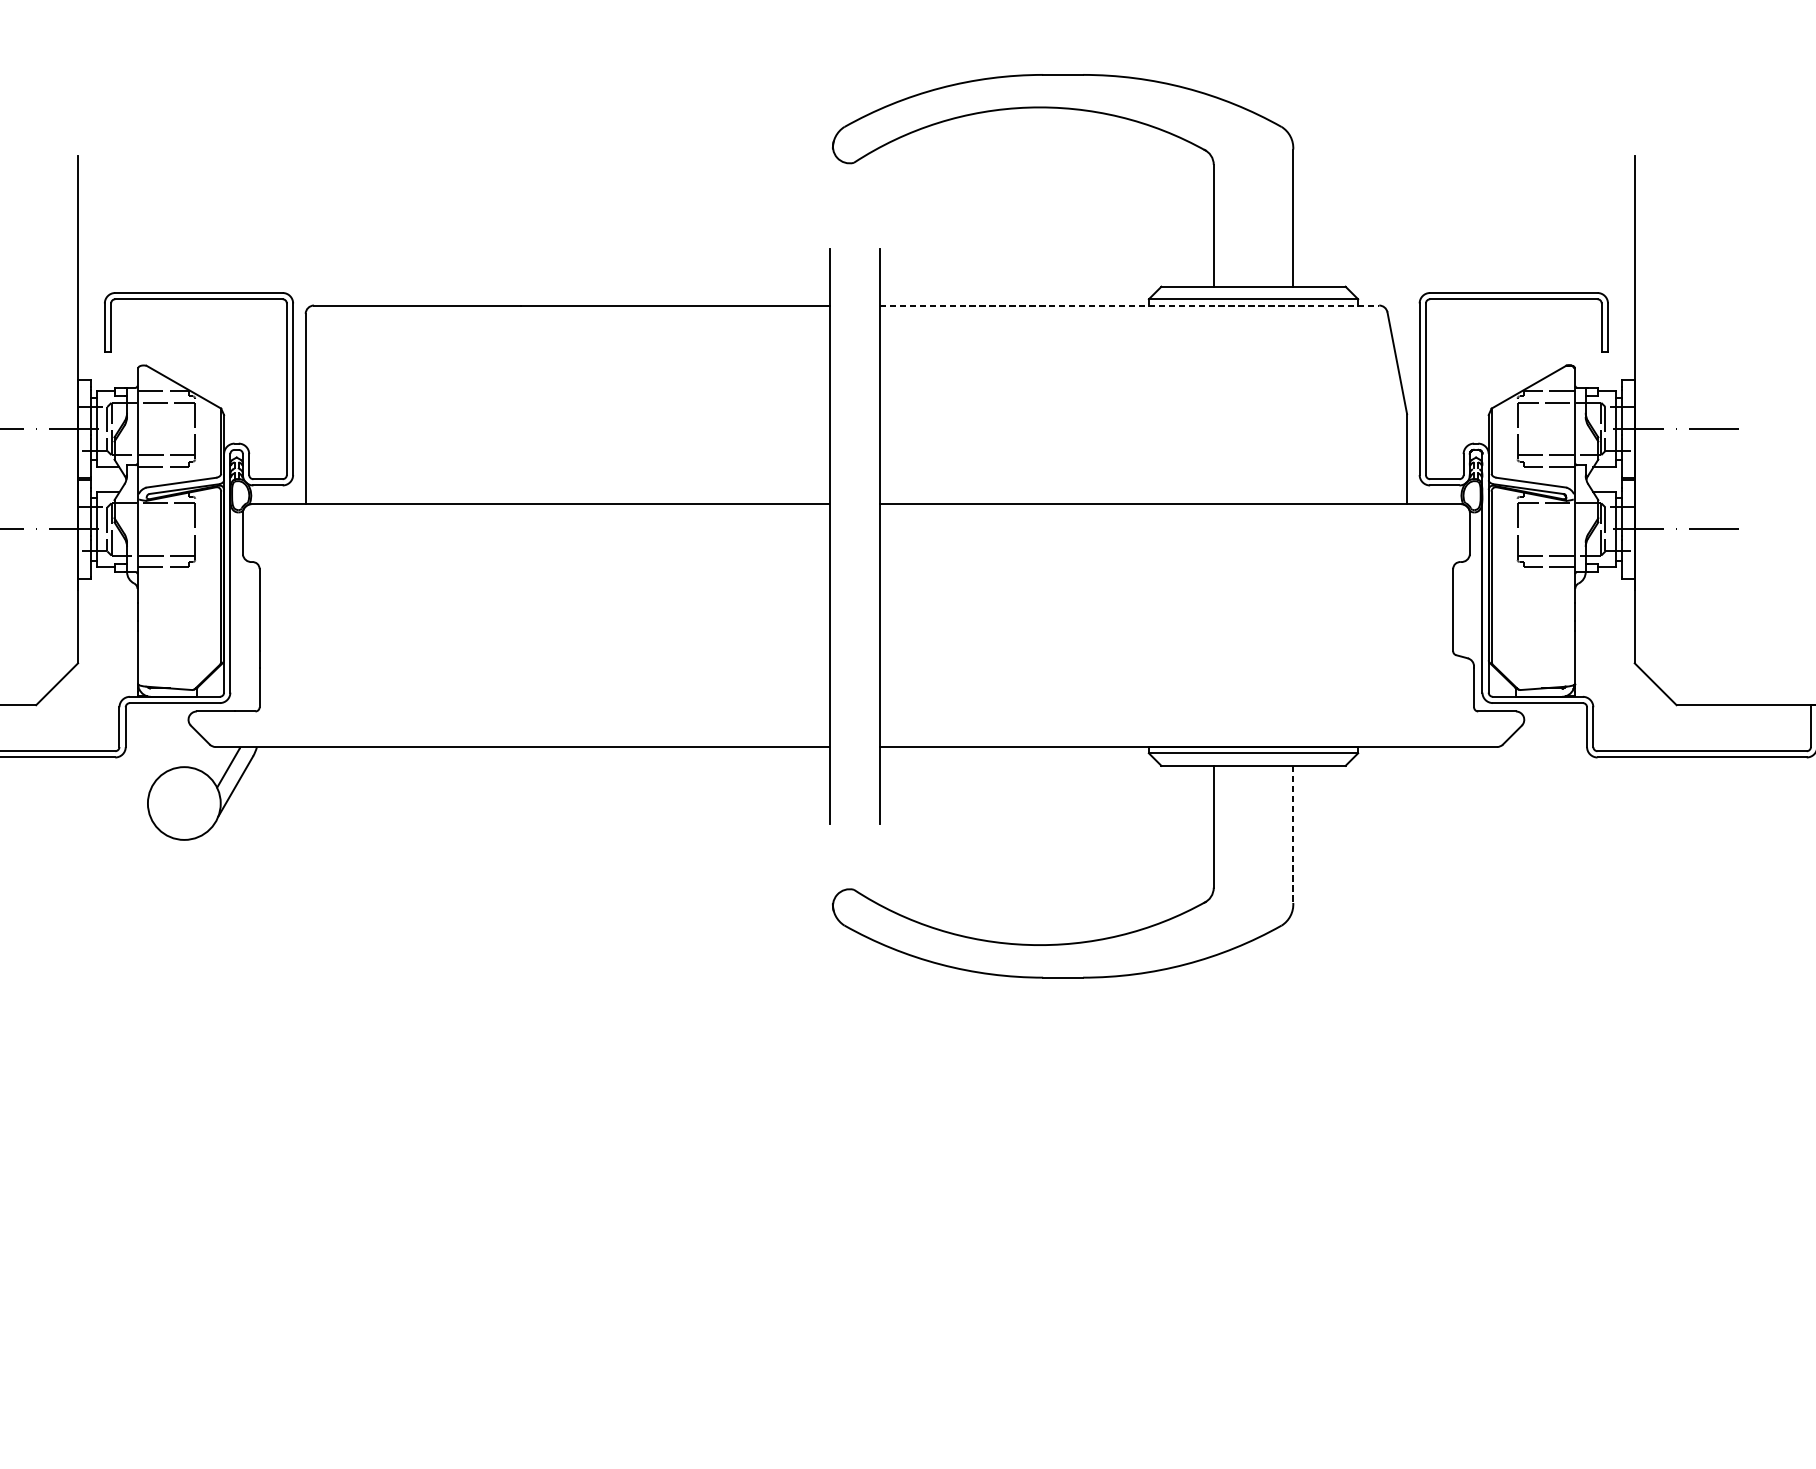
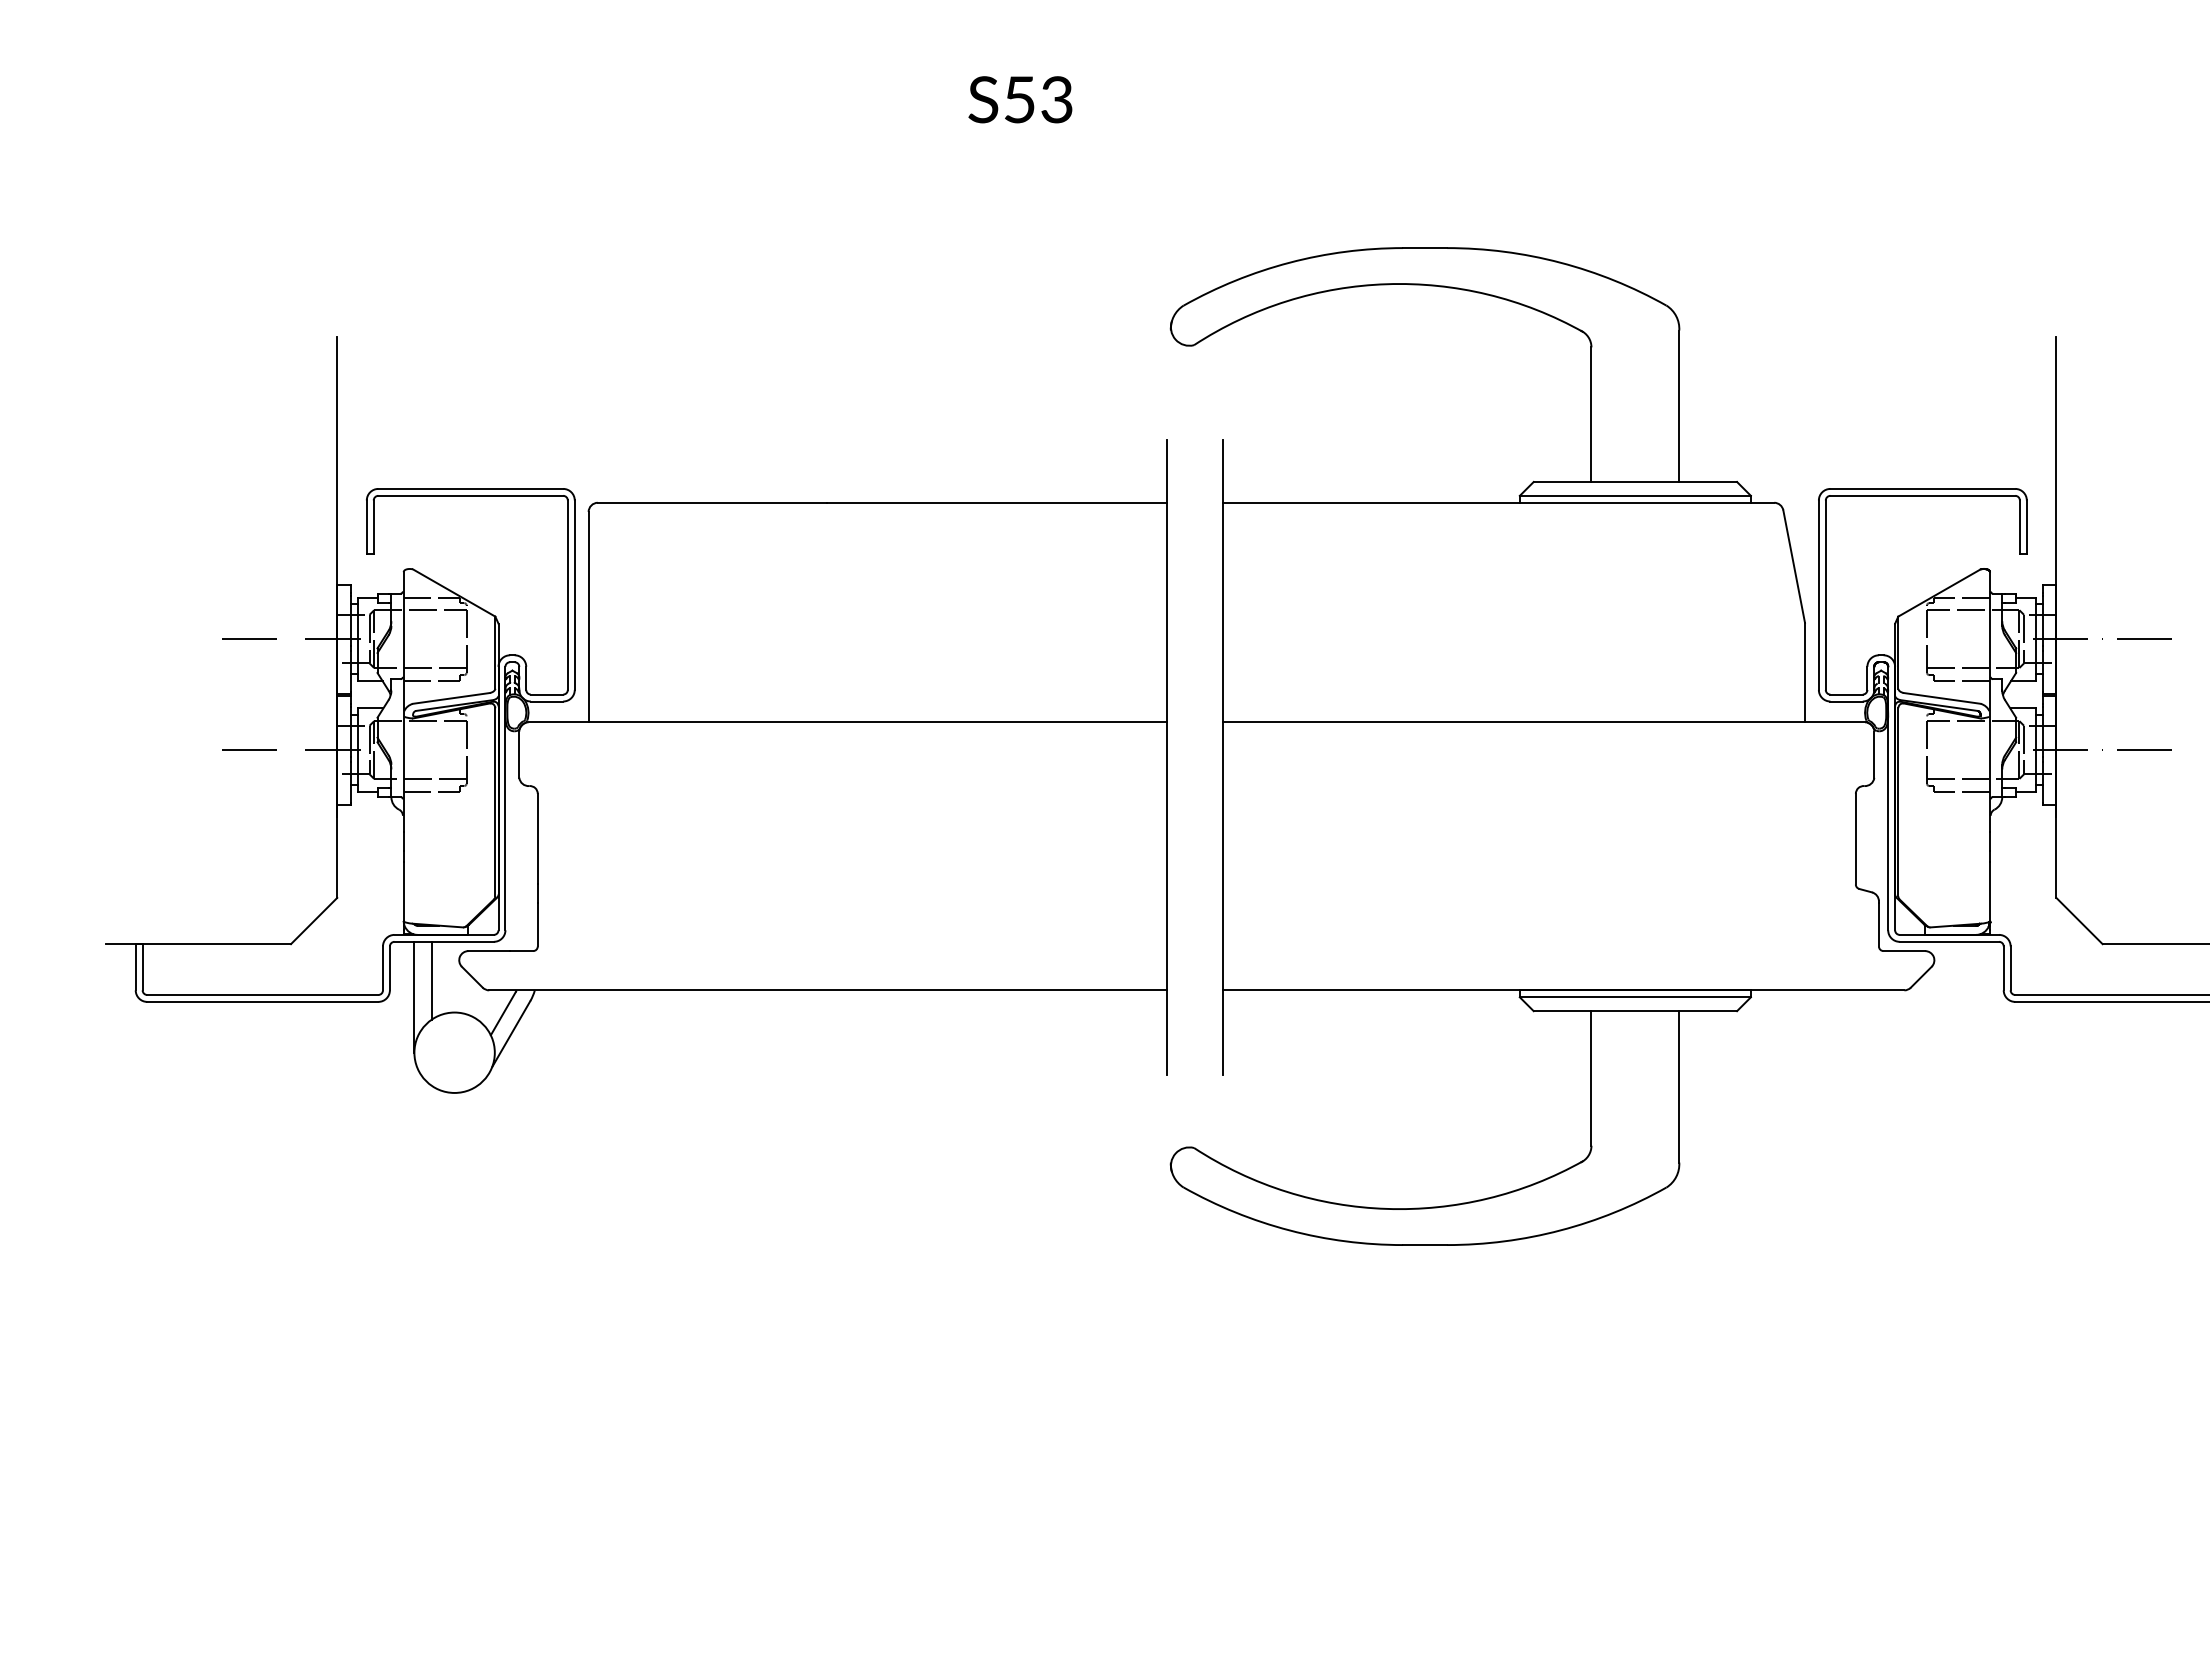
line: (1129, 305) -> (1498, 502), dashed -> solid
line: (163, 738) -> (431, 980), added
line: (148, 752) -> (414, 996), added
line: (1293, 834) -> (1679, 1086), dashed -> solid

